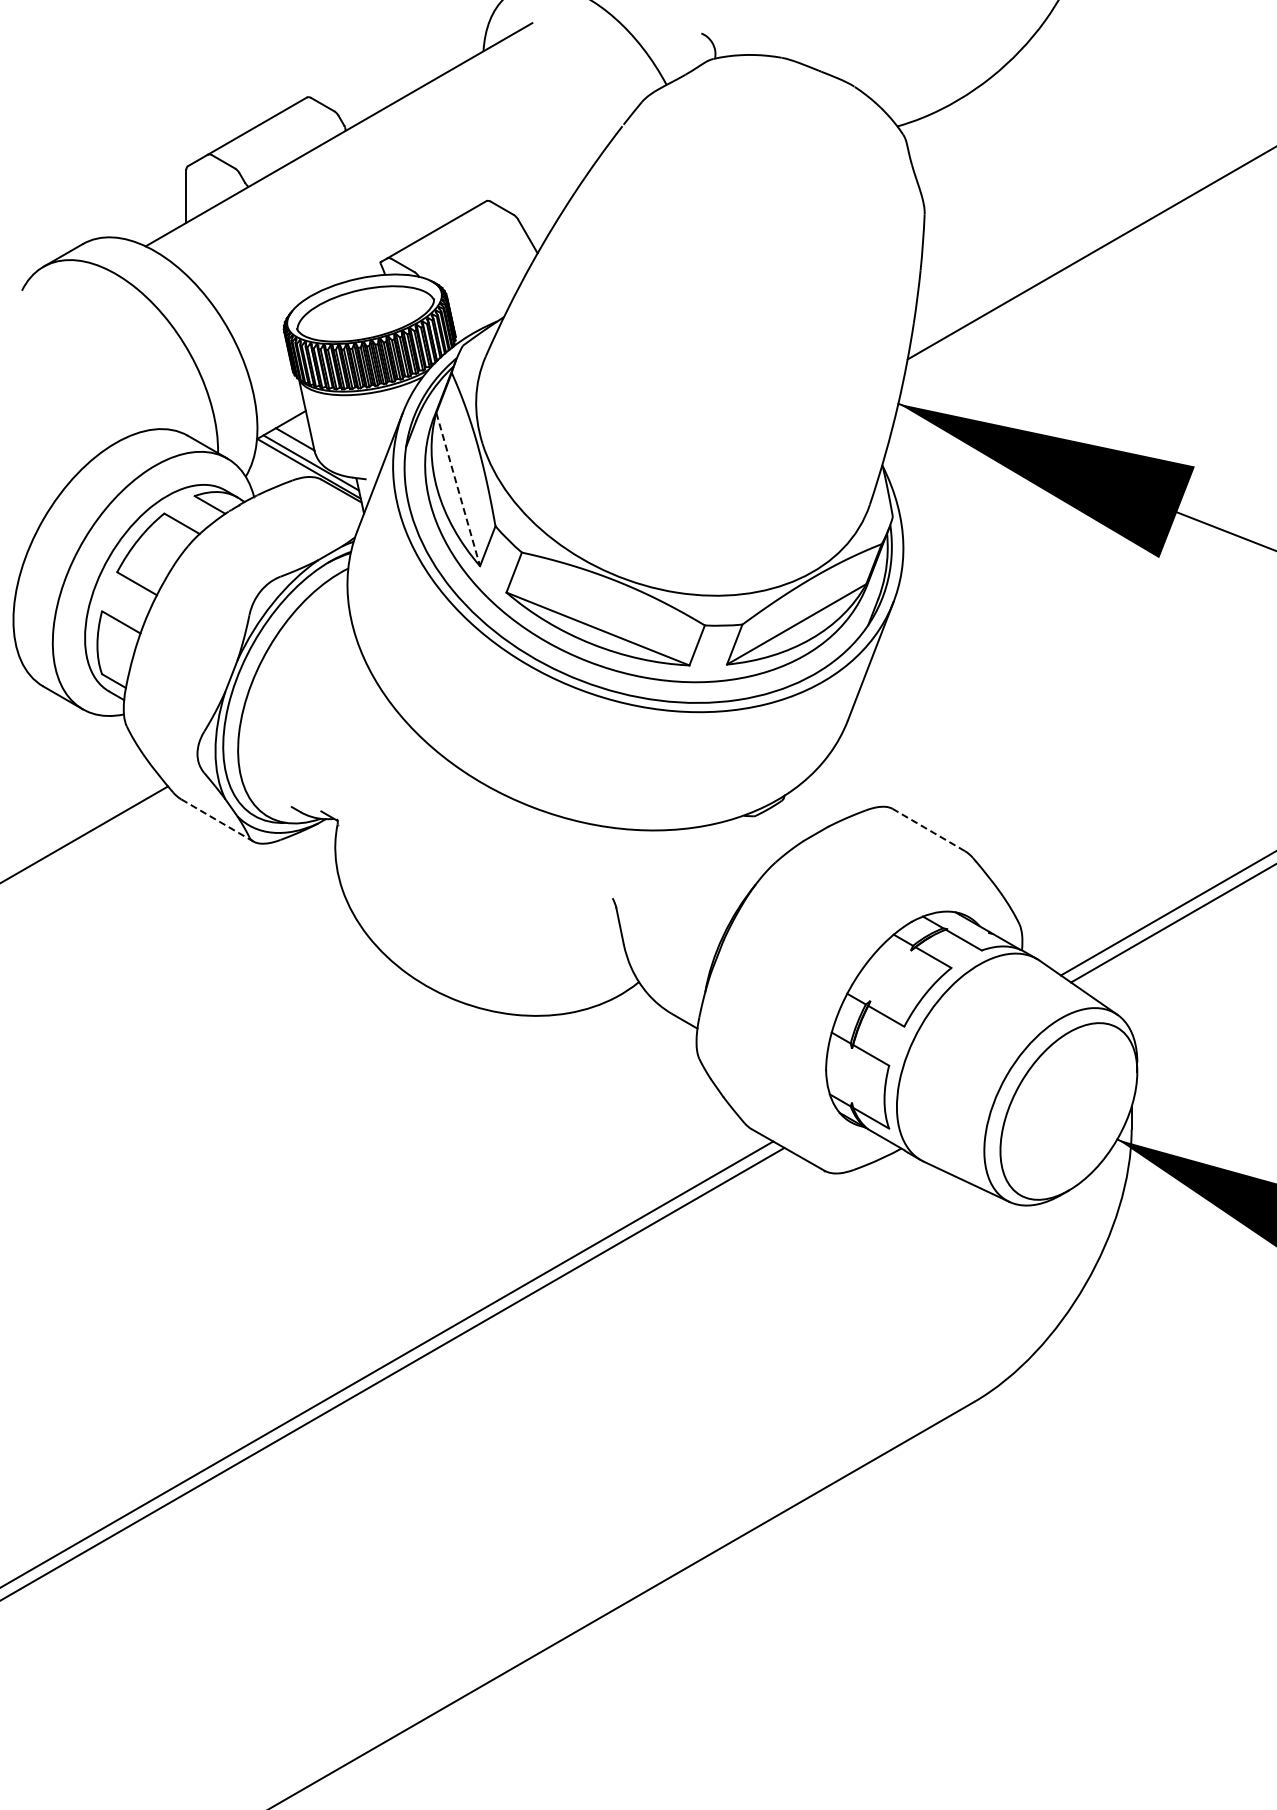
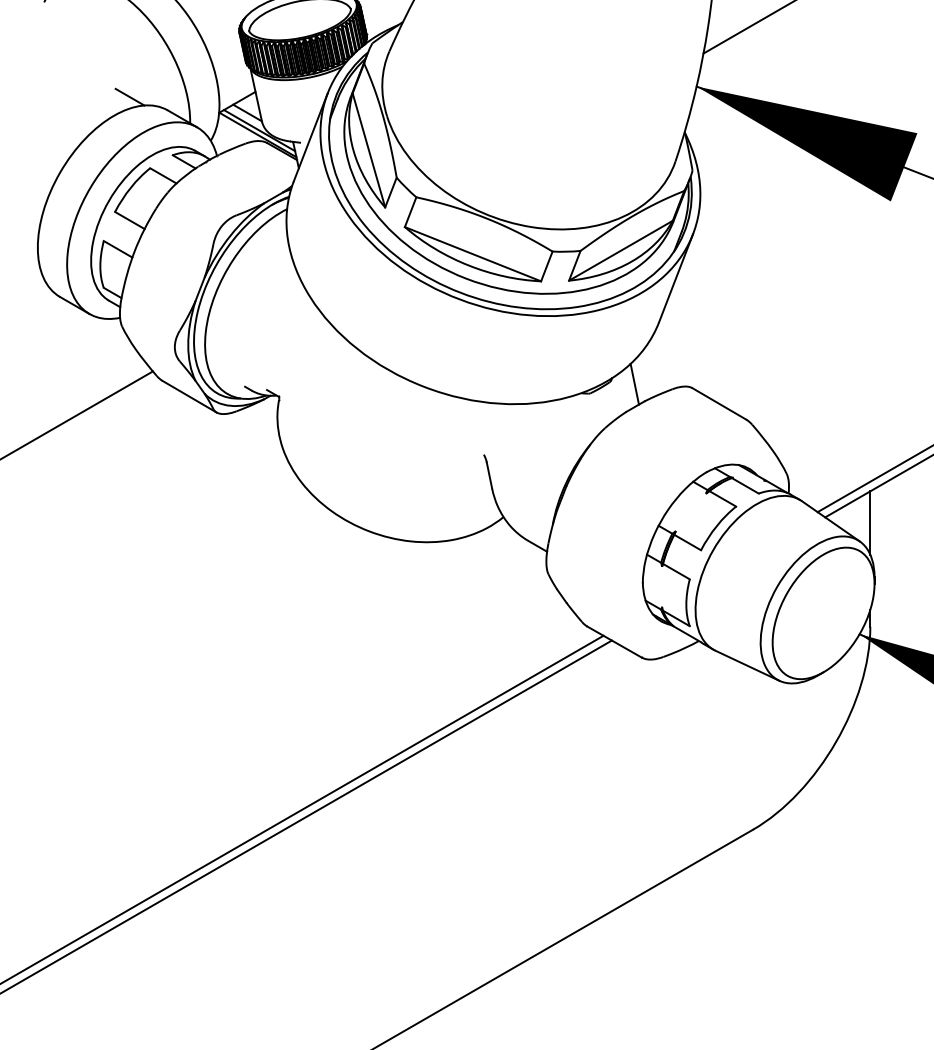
line: (136, 417) -> (129, 96), added
line: (458, 489) -> (369, 150), dashed -> solid
line: (814, 803) -> (634, 384), added
line: (217, 820) -> (189, 396), dashed -> solid
line: (928, 830) -> (719, 404), dashed -> solid
line: (1131, 989) -> (870, 522), added

